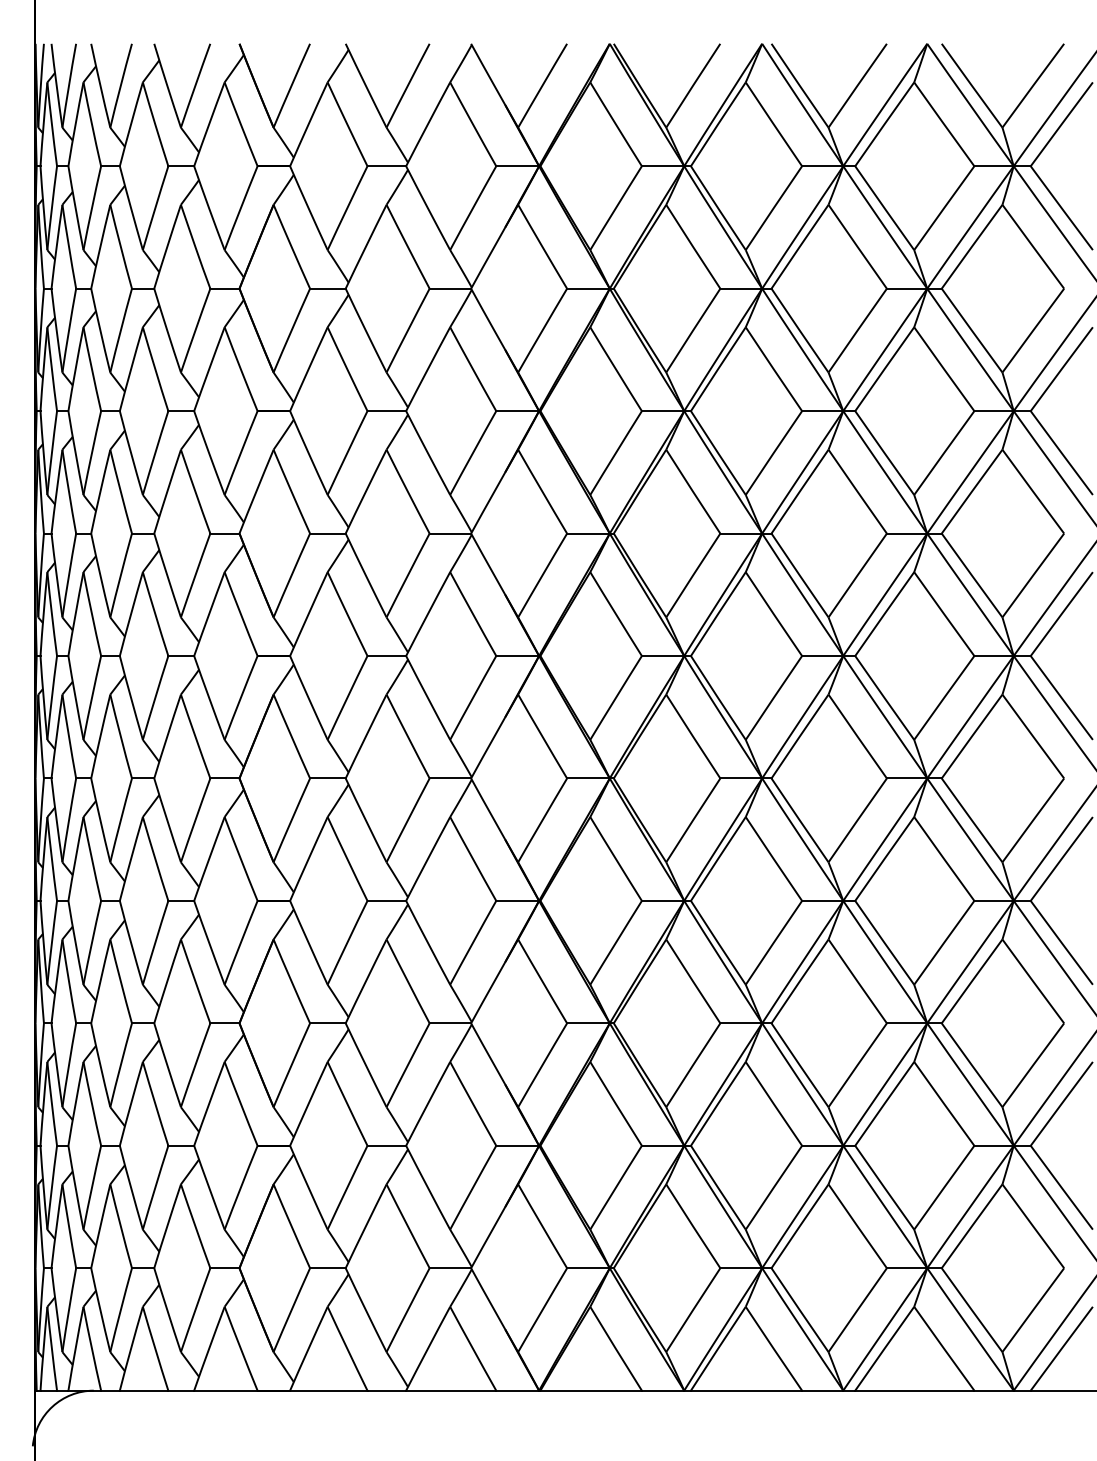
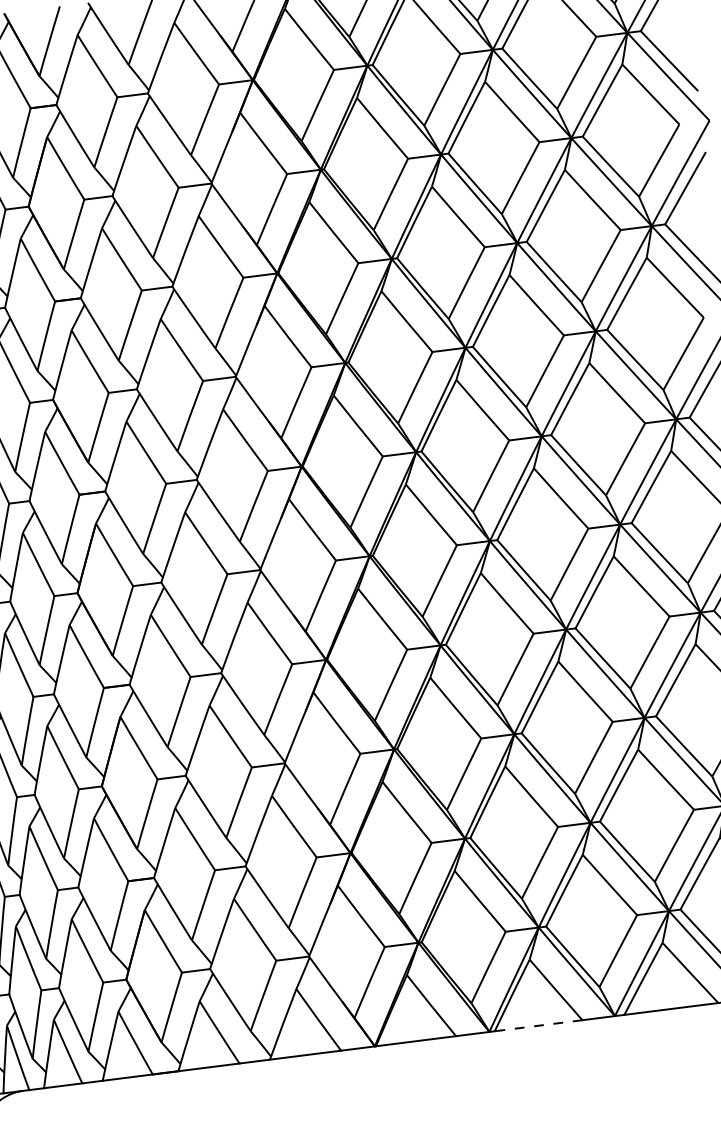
line: (746, 1390) -> (538, 1025), solid -> dashed

